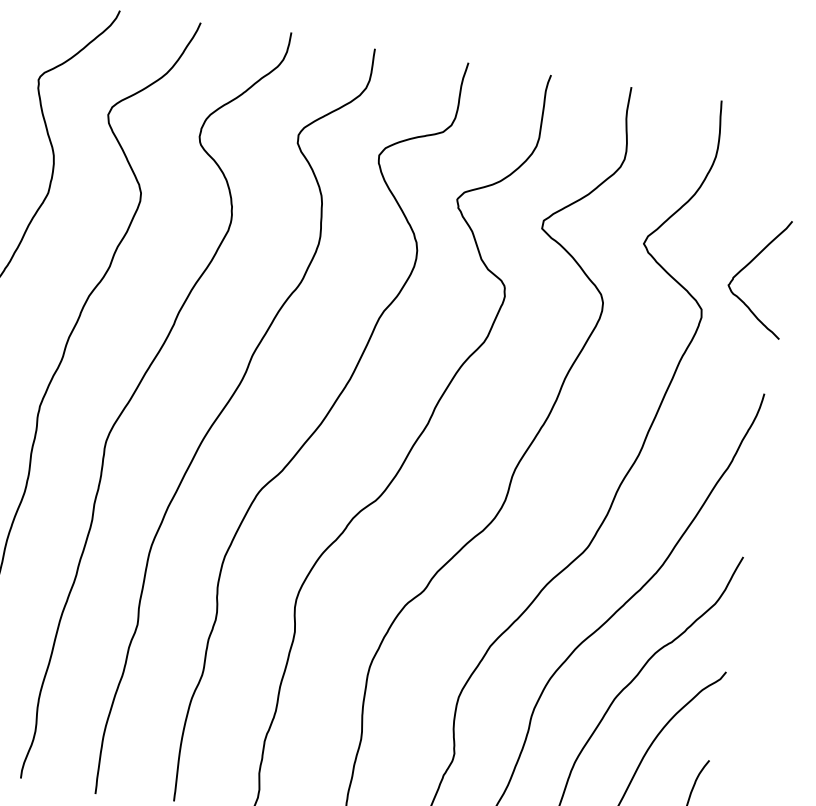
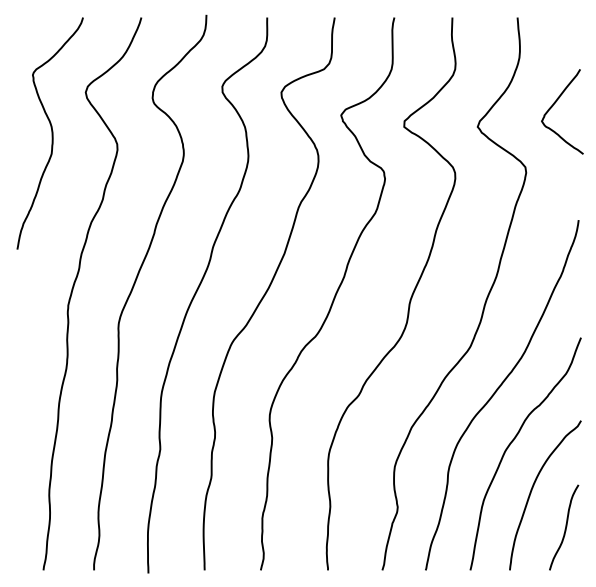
curve: (747, 267) -> (553, 106), moved

